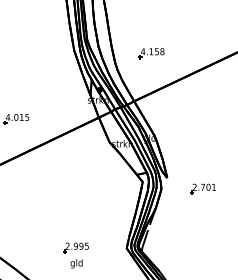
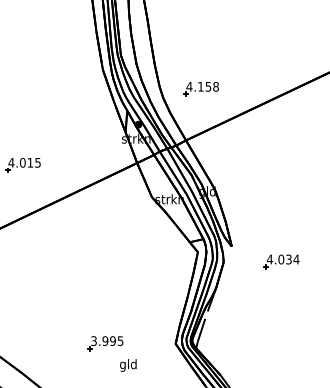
part: (151, 53) -> (200, 89), moved
text: (203, 187) -> (282, 259), 2.701 -> 4.034
text: (67, 246) -> (93, 341), 2.995 -> 3.995
text: (76, 263) -> (128, 365), moved

